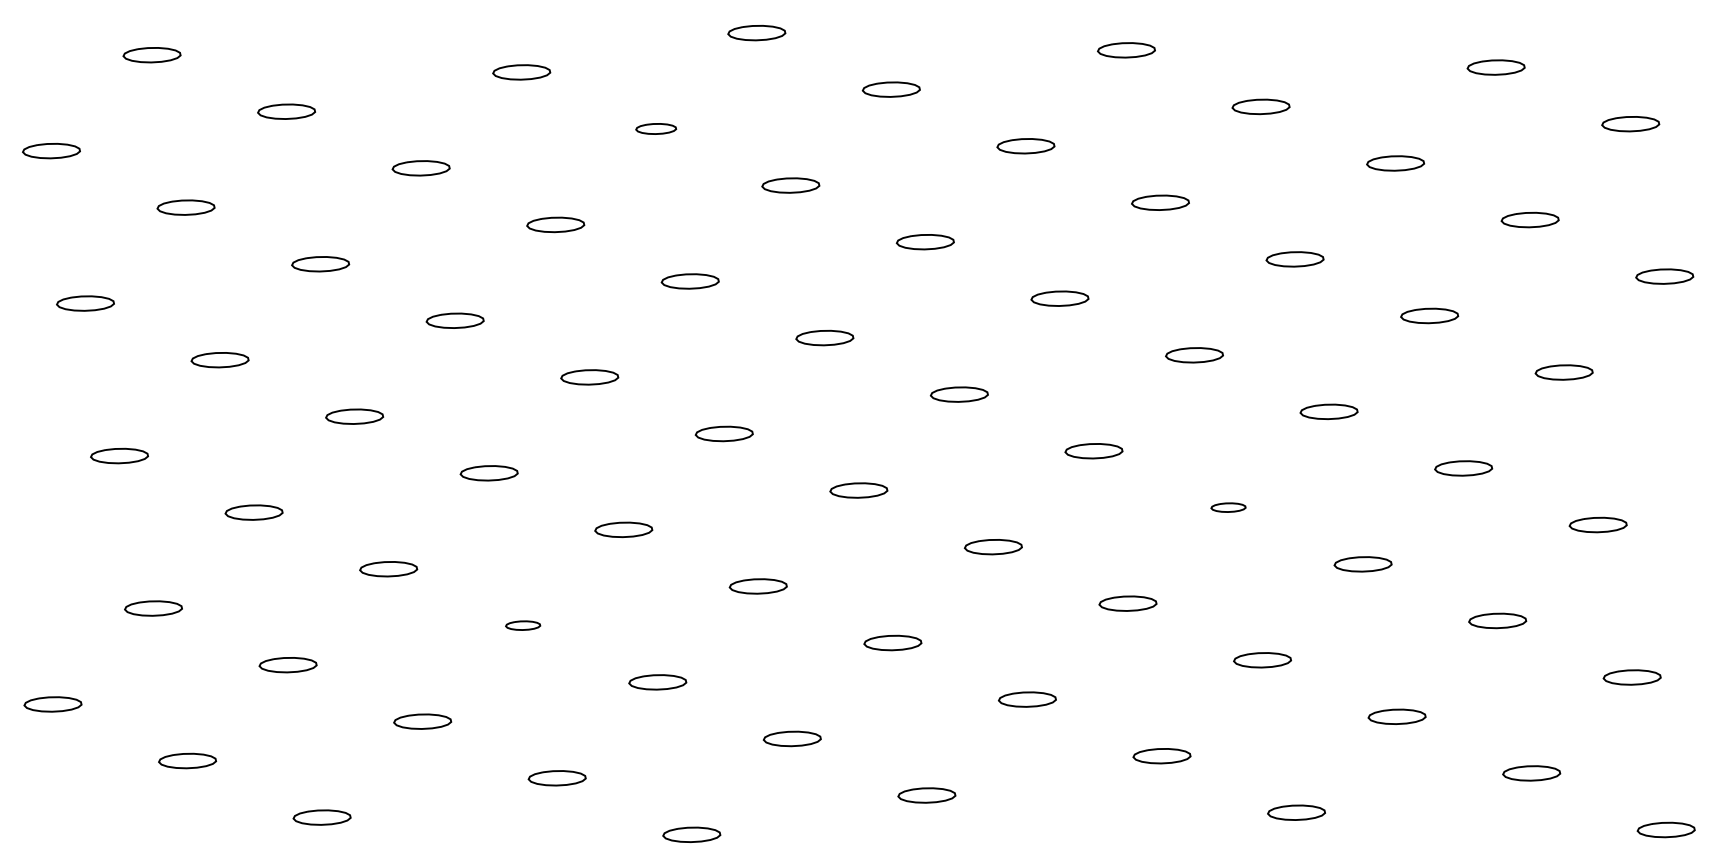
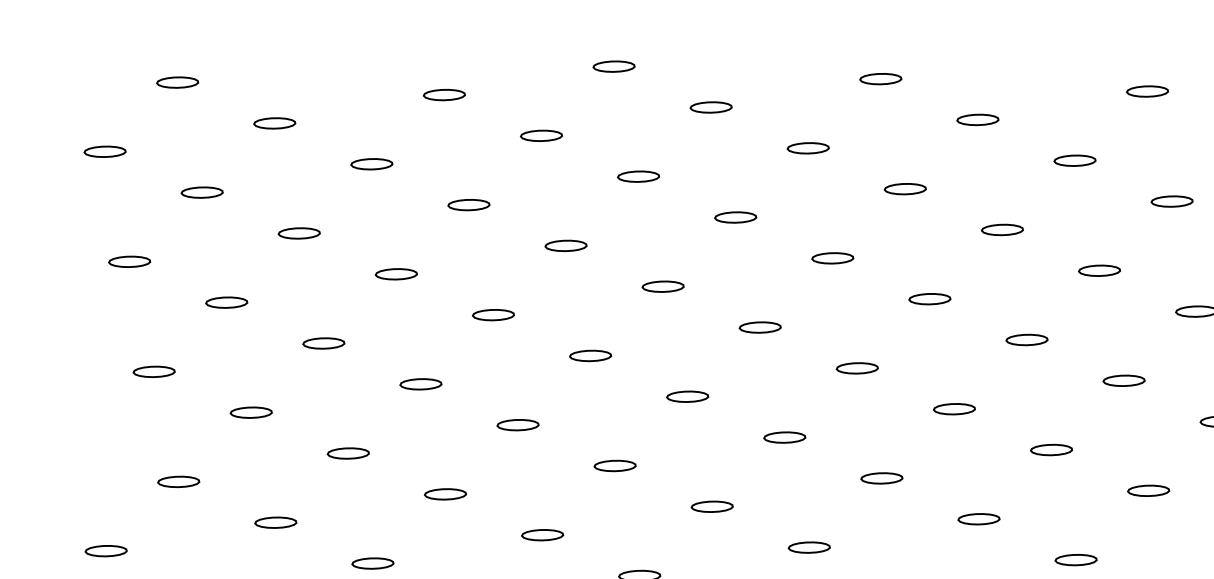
part: (655, 128) -> (540, 135), size x1.43
part: (1228, 507) -> (954, 409), size x1.67
part: (522, 625) -> (444, 494), size x1.67

